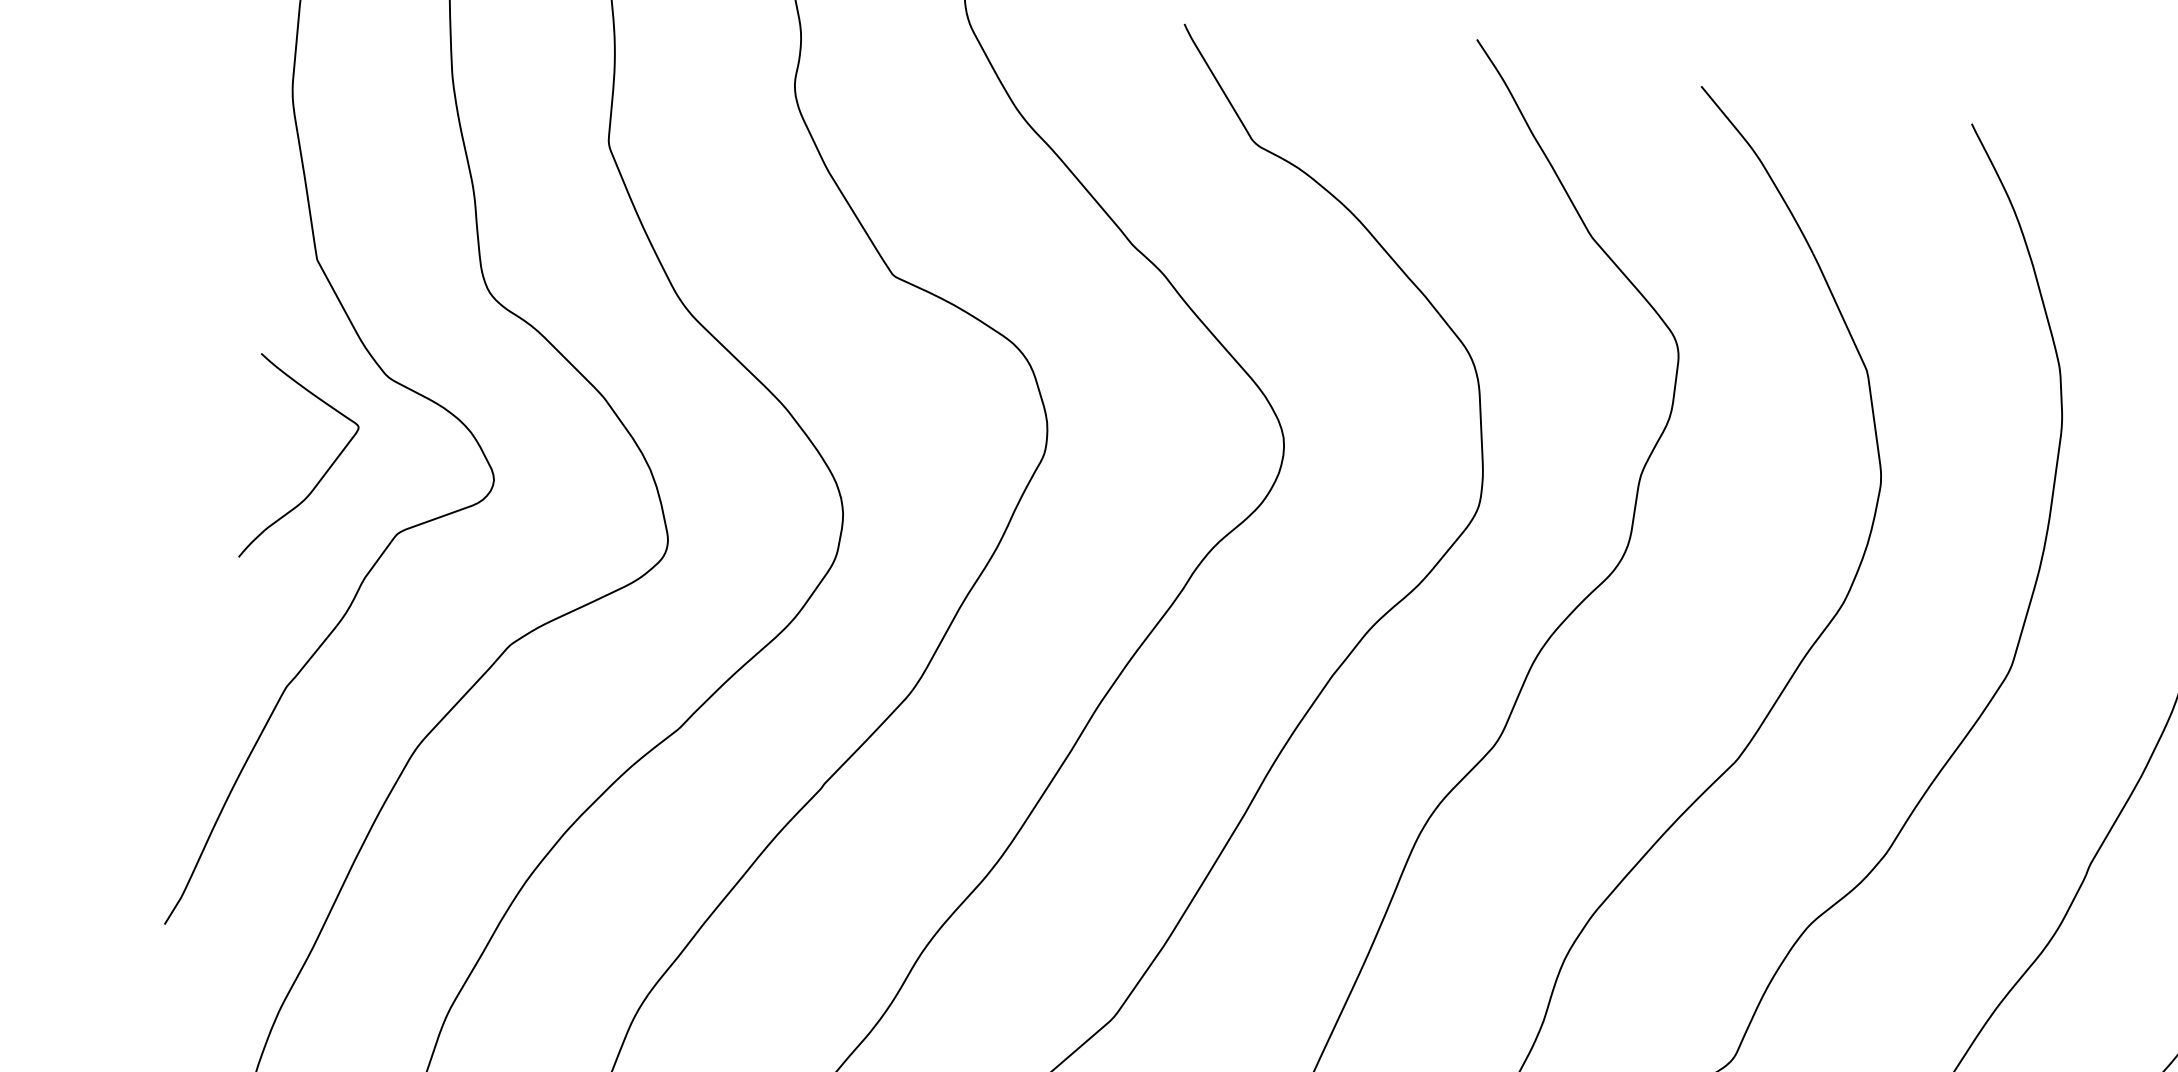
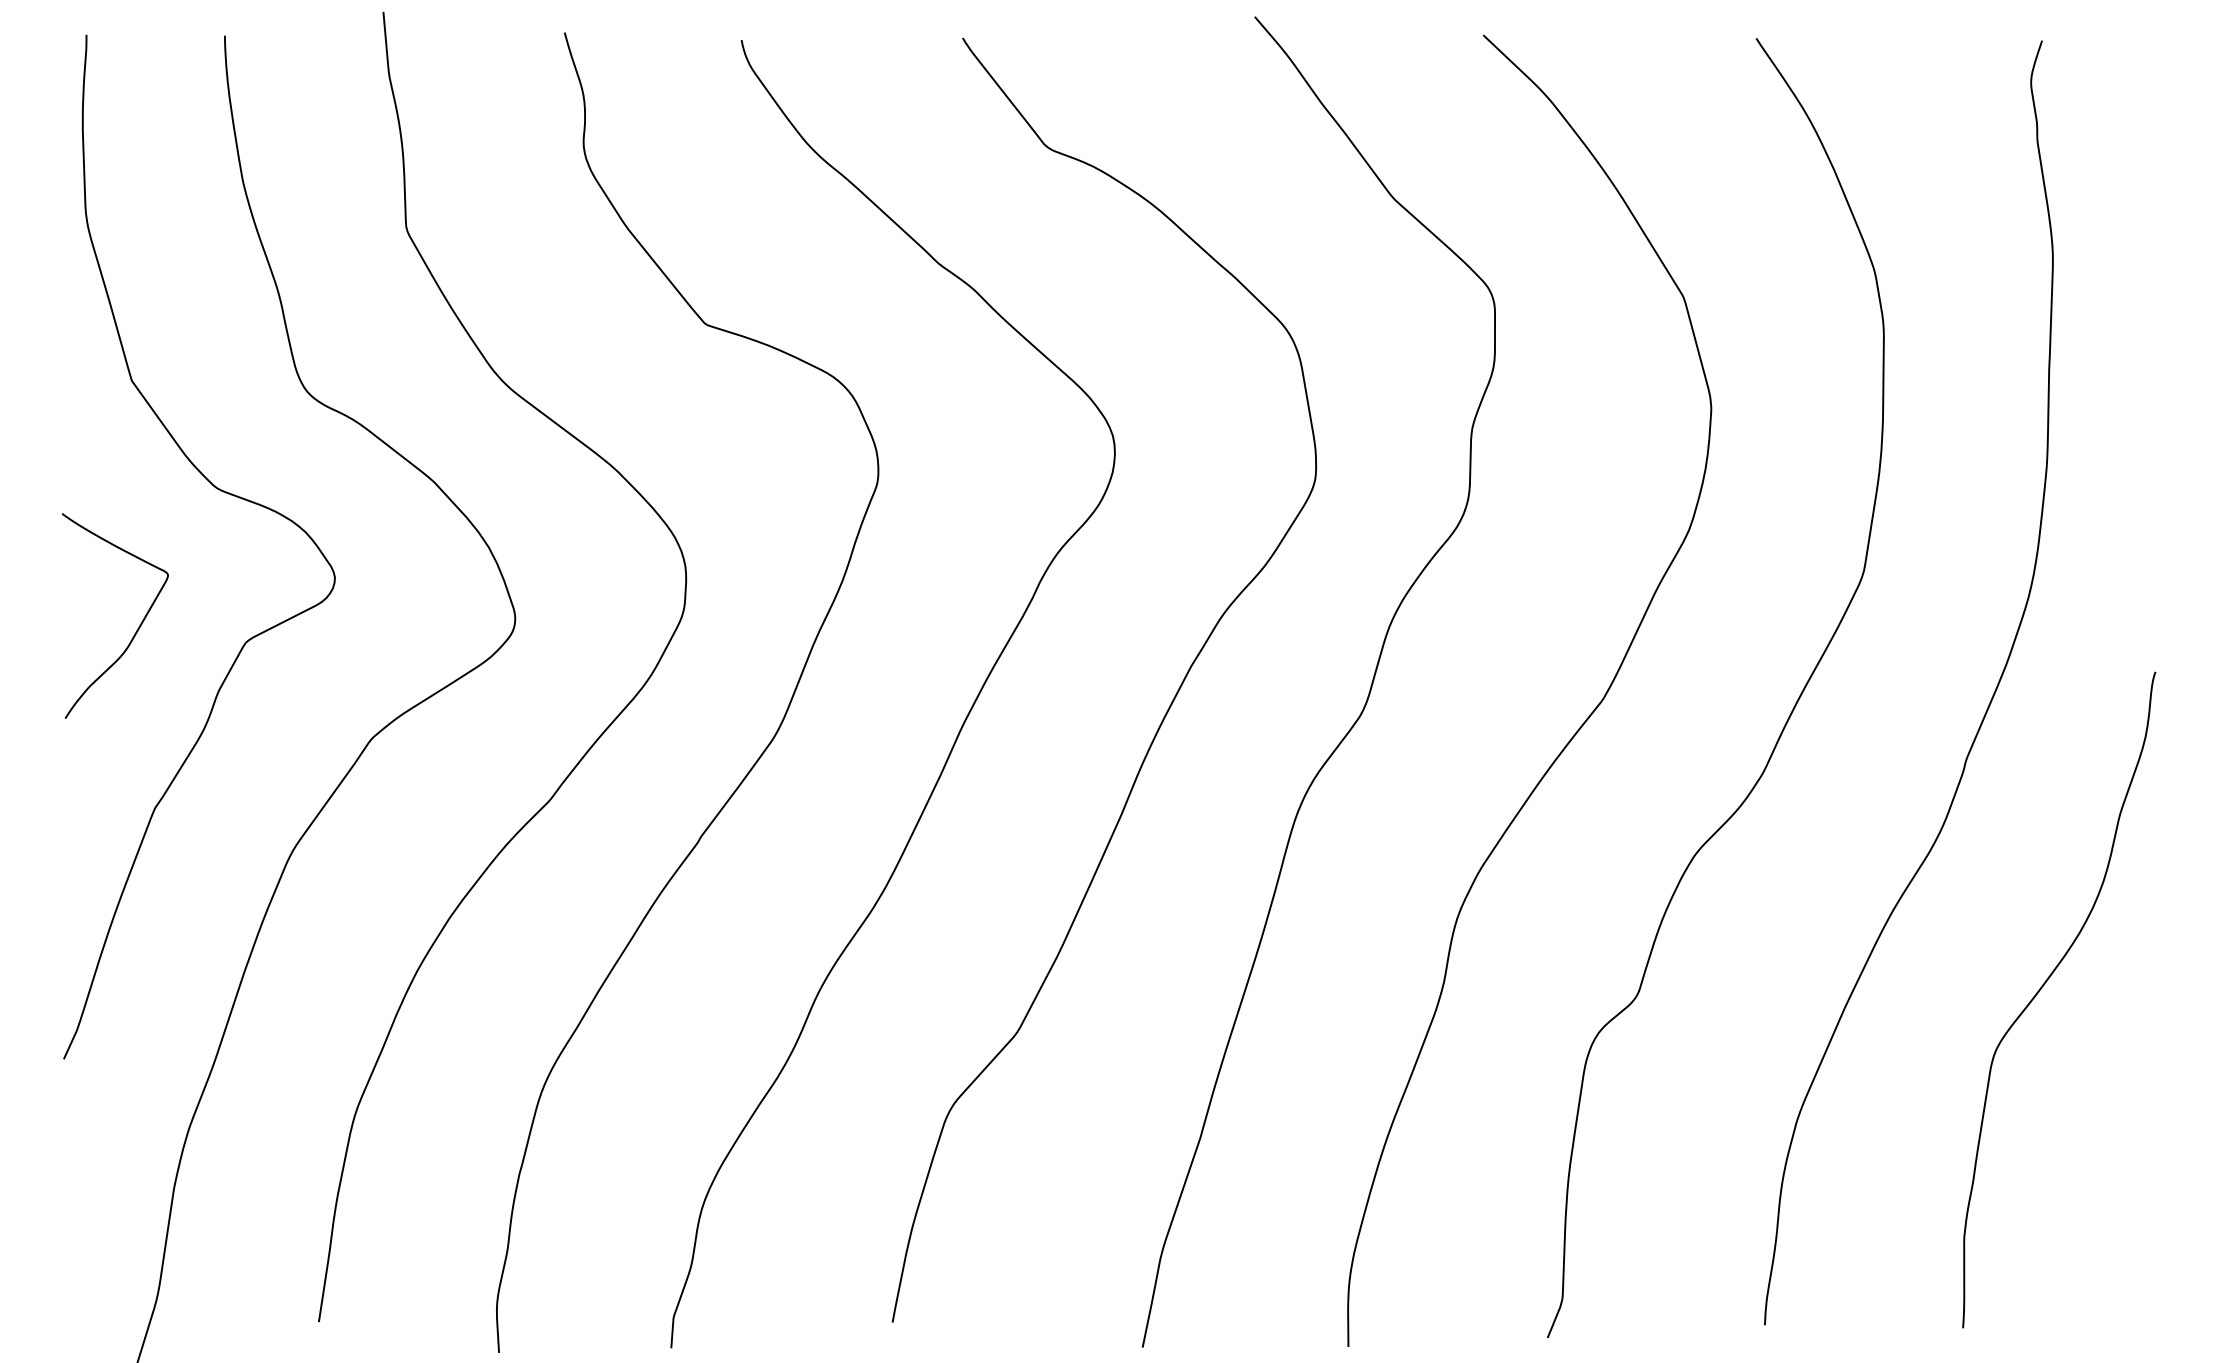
curve: (322, 474) -> (138, 626), moved

